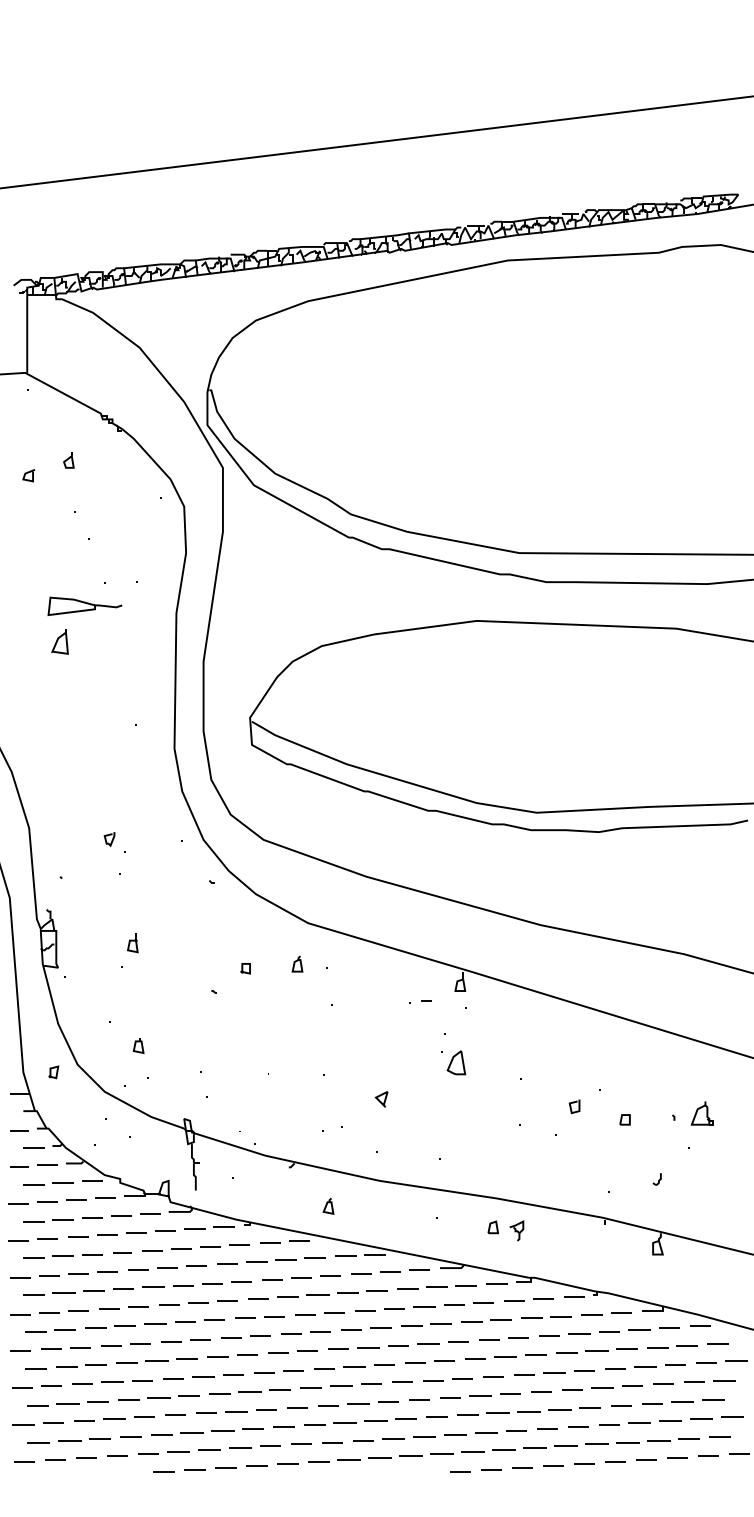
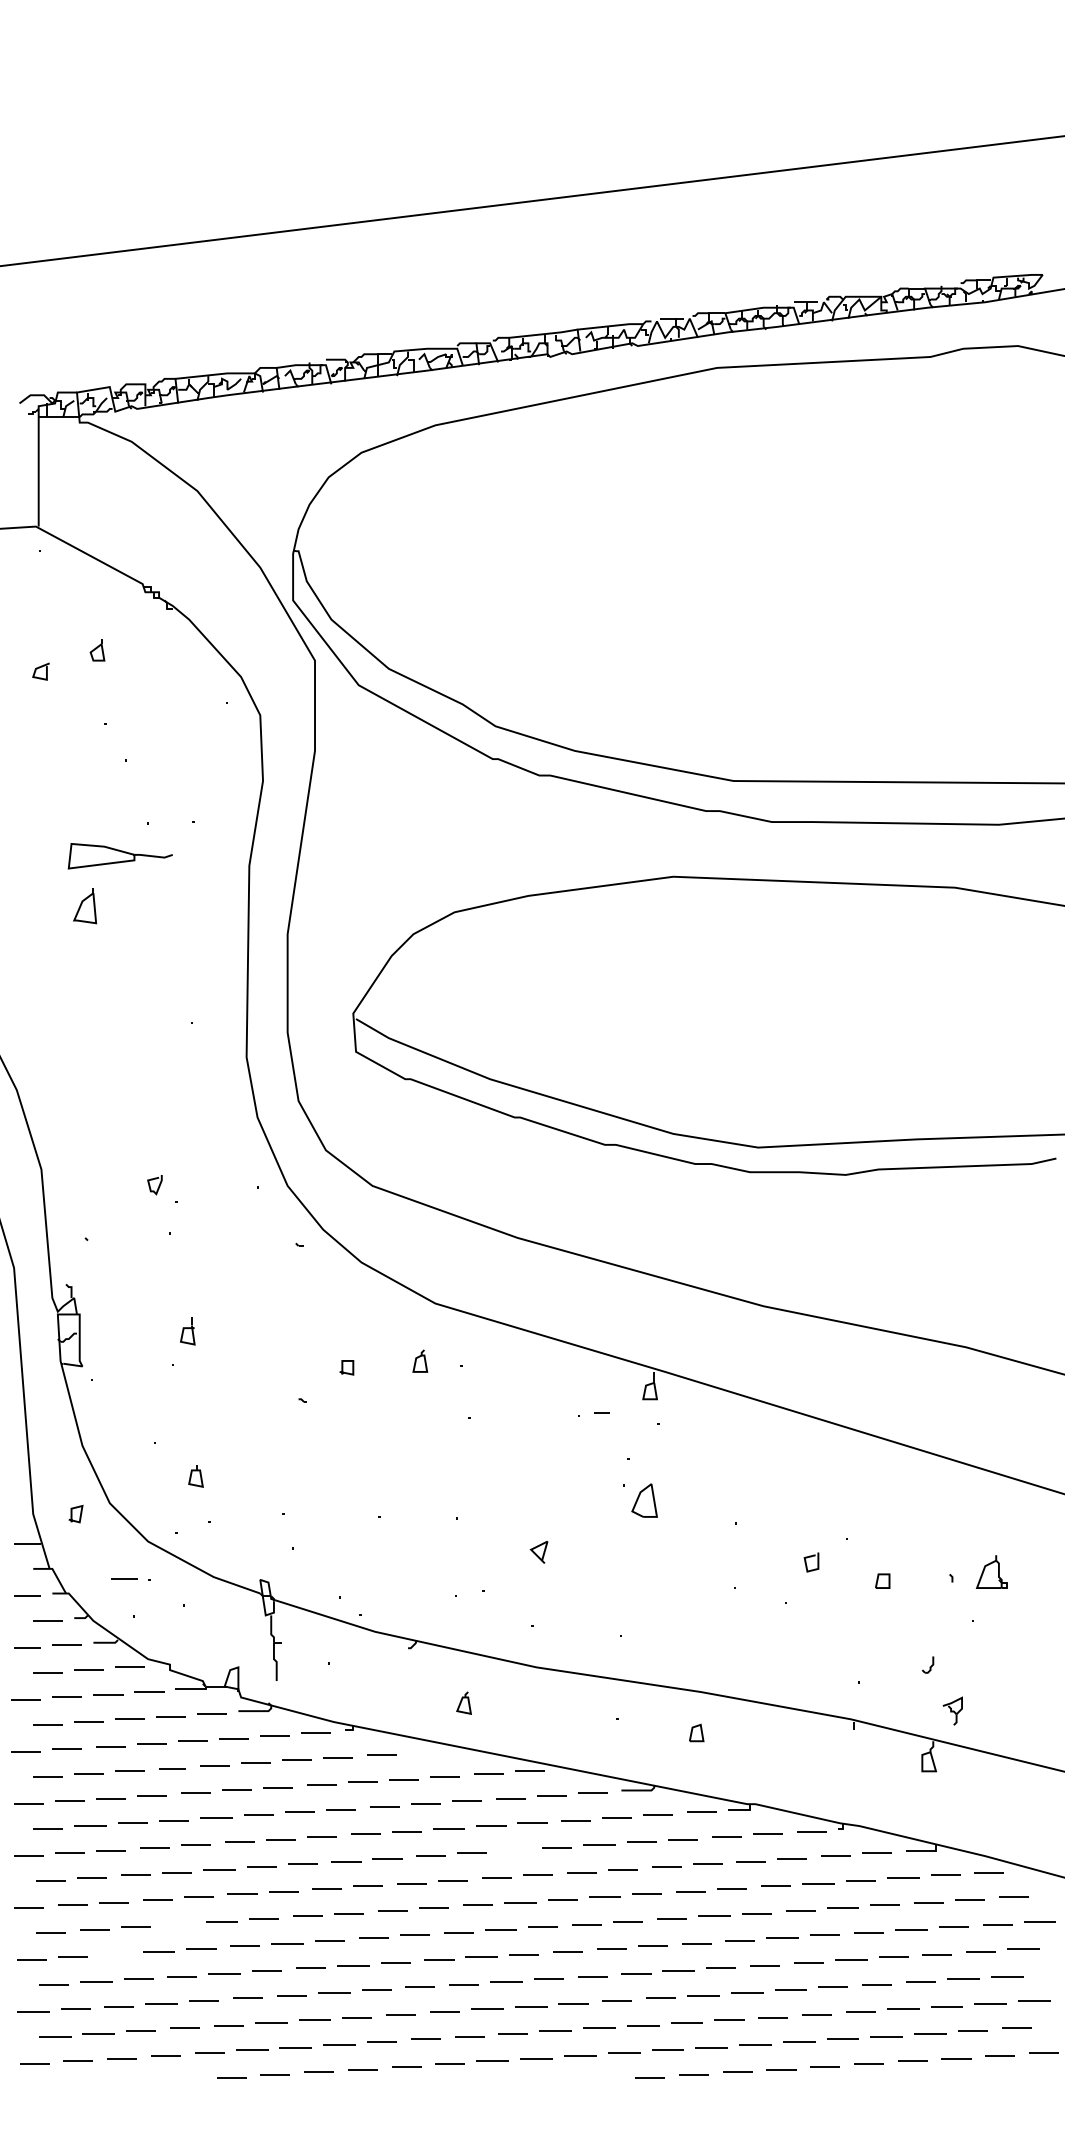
line: (88, 1117) -> (124, 1578), added
part: (516, 1230) -> (952, 1710), moved
line: (299, 1240) -> (422, 1751), removed
line: (364, 1310) -> (515, 1850), removed
line: (126, 1363) -> (179, 1924), removed
line: (82, 1384) -> (116, 1954), removed

